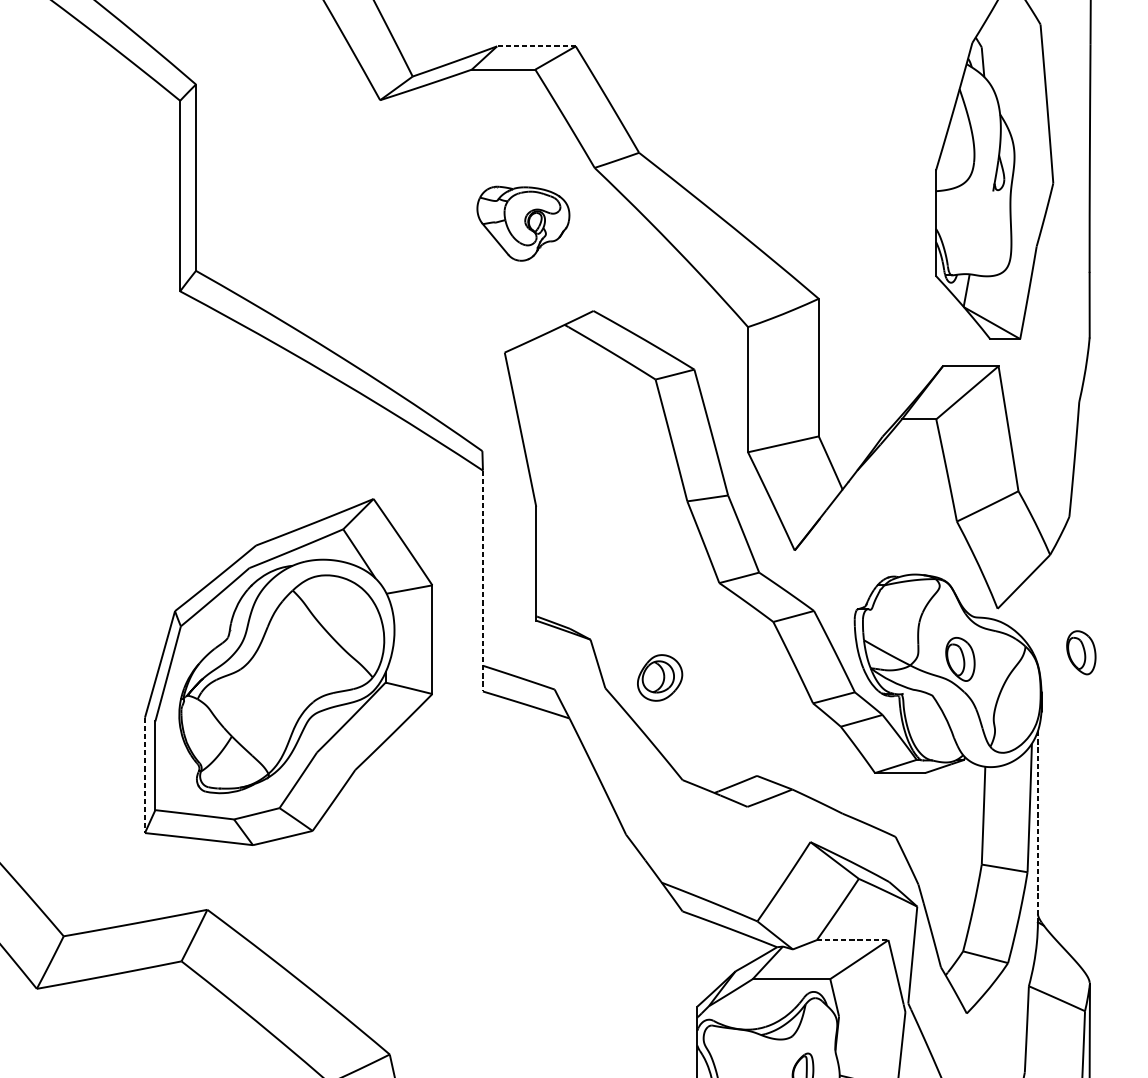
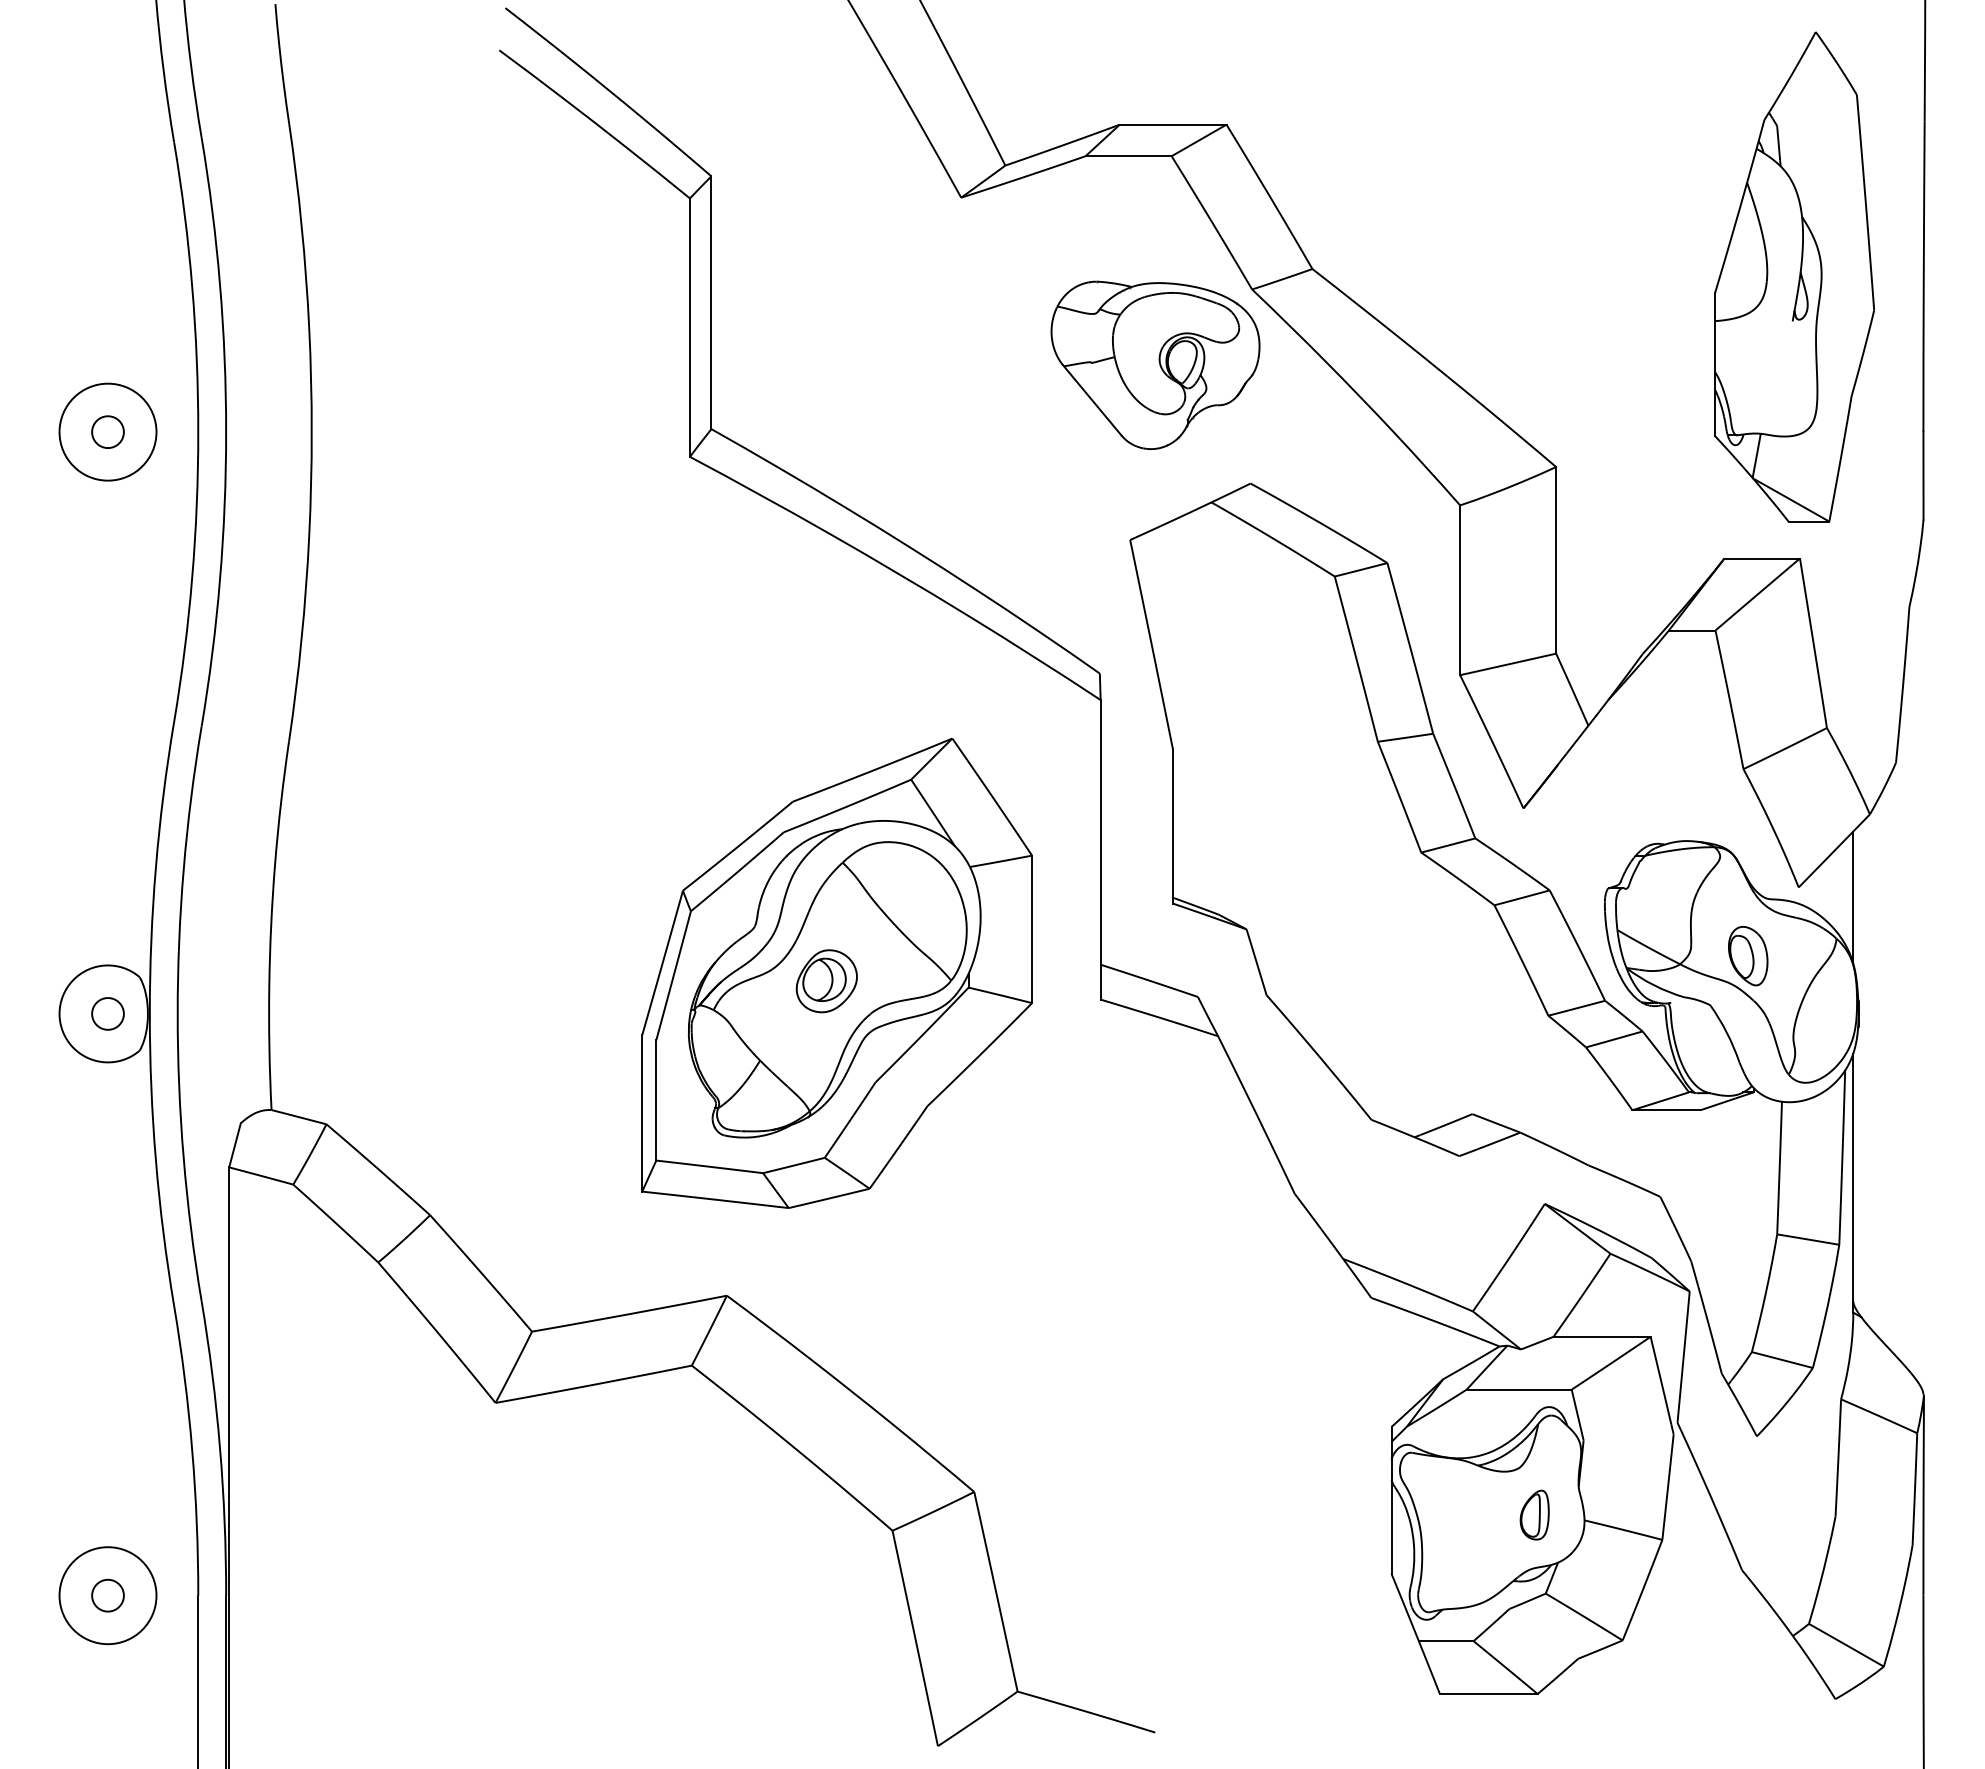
line: (535, 46) -> (1172, 124), dashed -> solid
part: (523, 223) -> (1155, 364), size x1.67
line: (482, 580) -> (1100, 849), dashed -> solid
line: (1038, 616) -> (1853, 897), added
part: (1081, 653) -> (1912, 947), removed
part: (659, 678) -> (826, 981), moved
line: (145, 775) -> (642, 1113), dashed -> solid
line: (1038, 827) -> (1853, 1183), dashed -> solid
line: (852, 939) -> (1602, 1336), dashed -> solid

